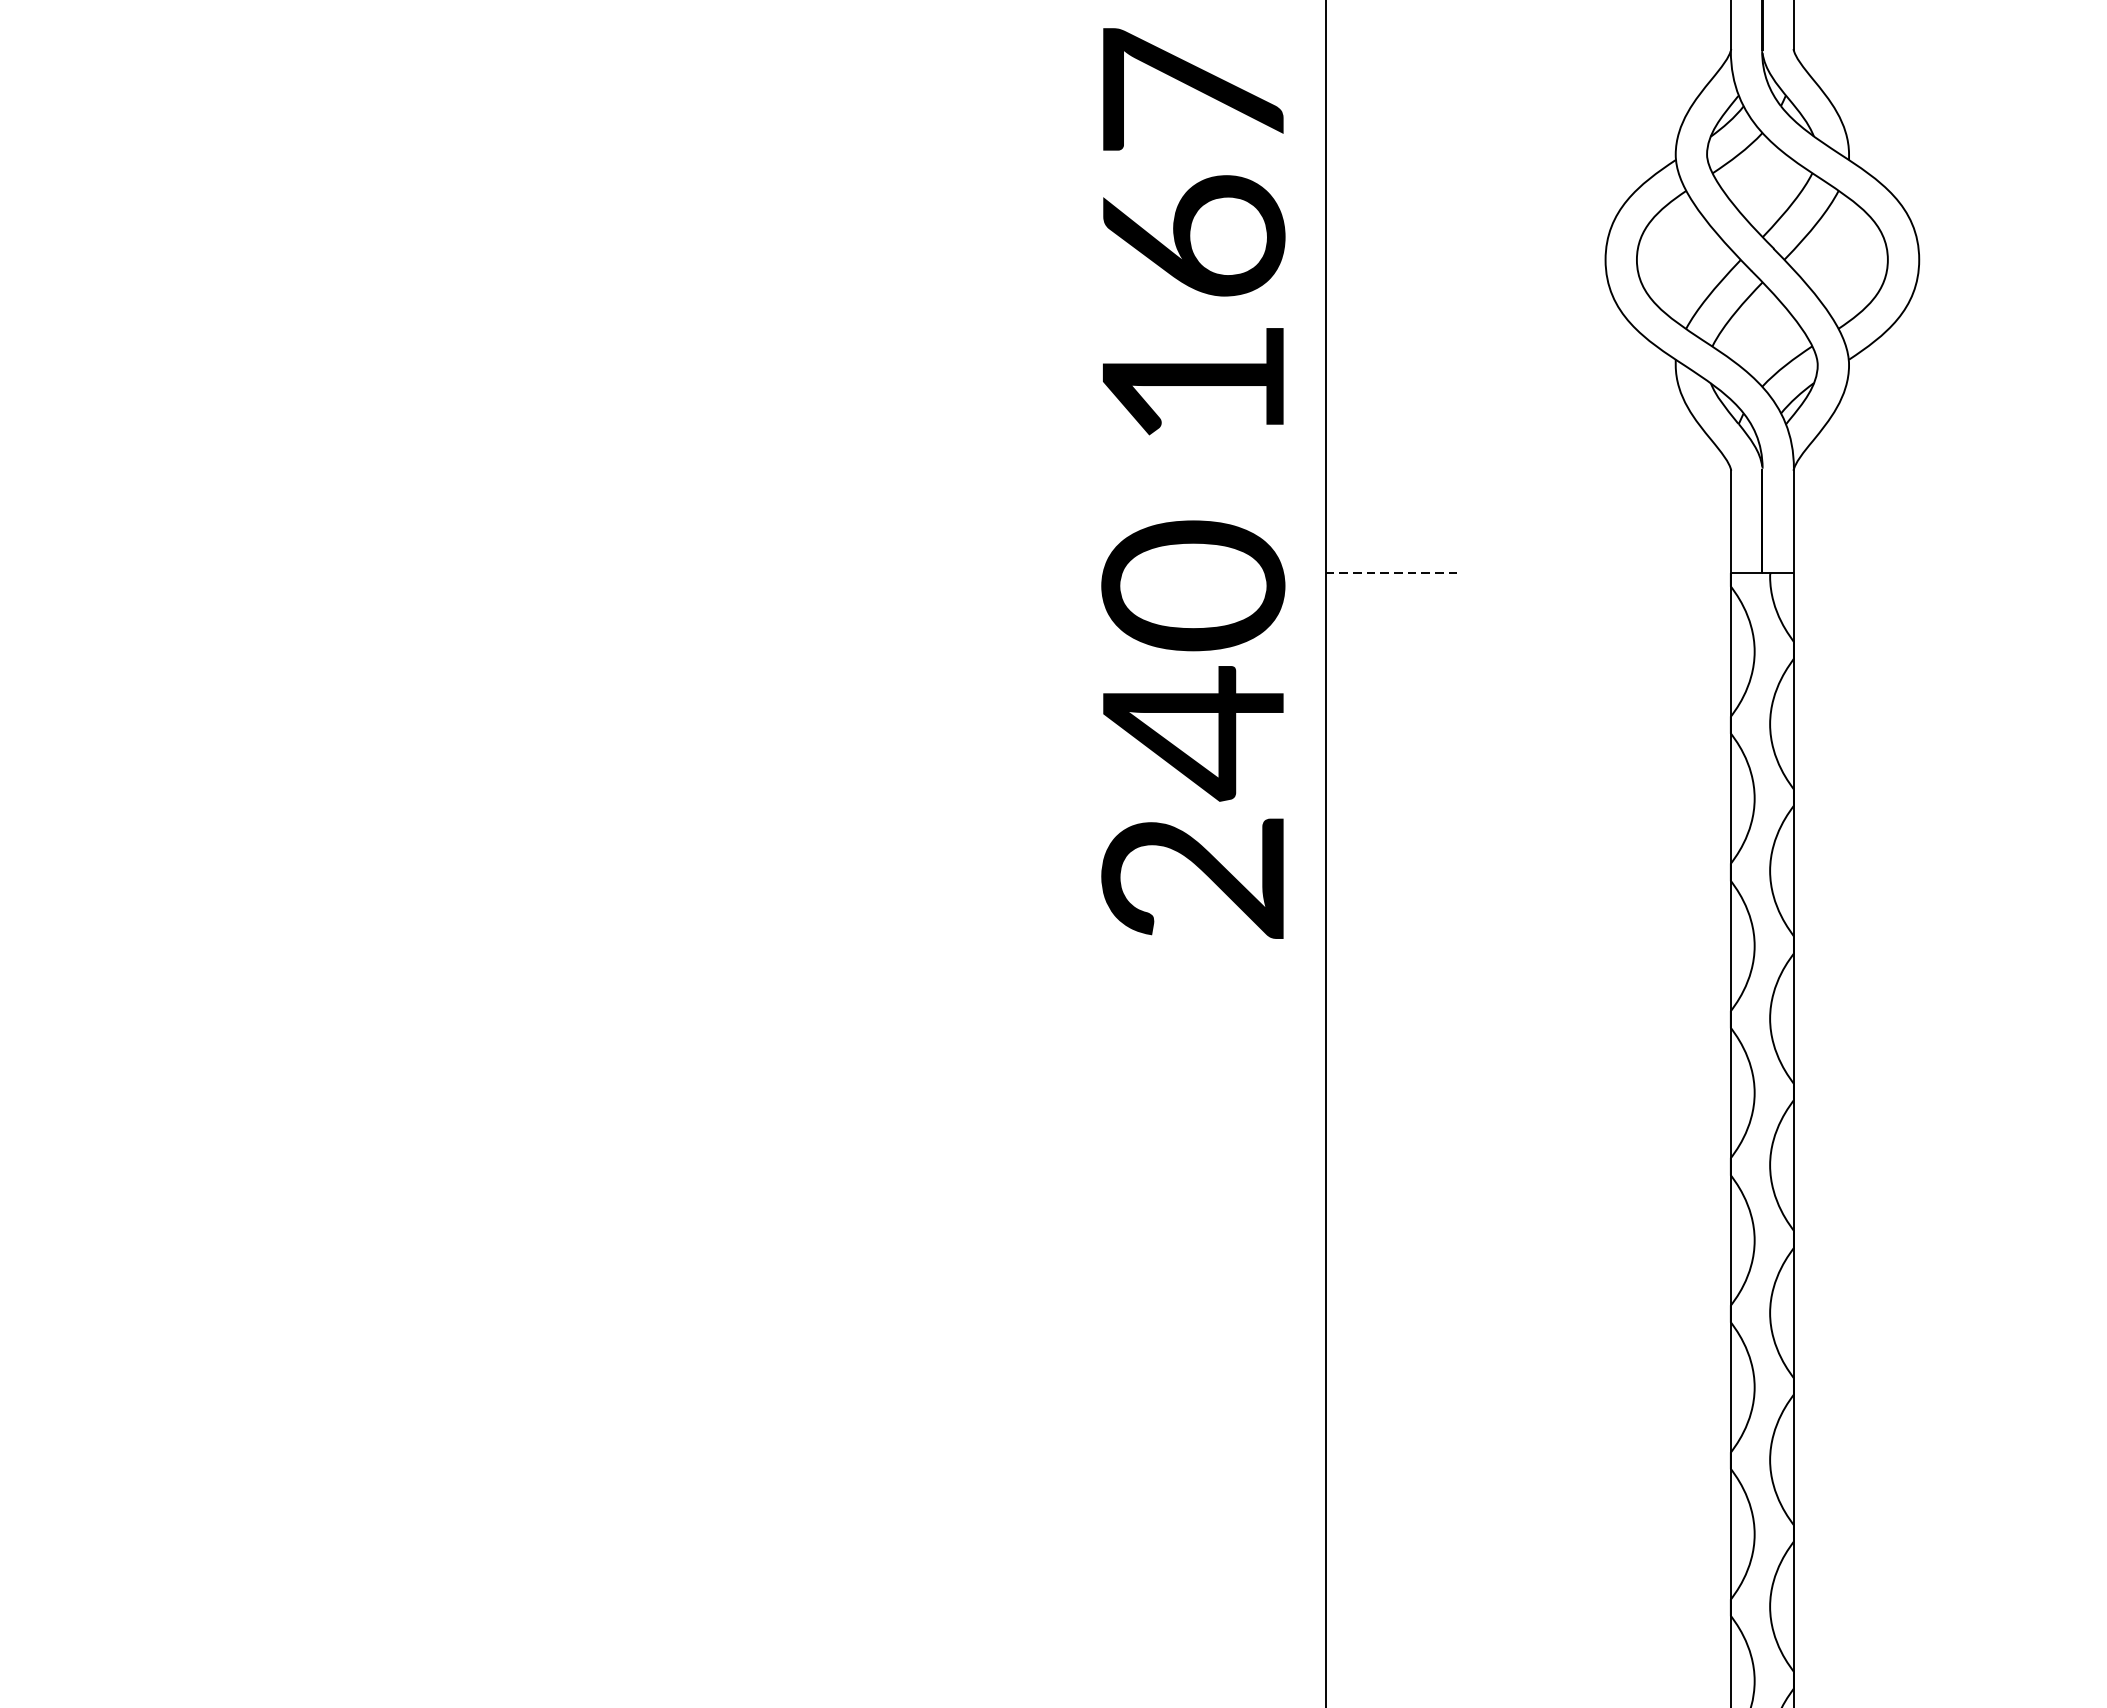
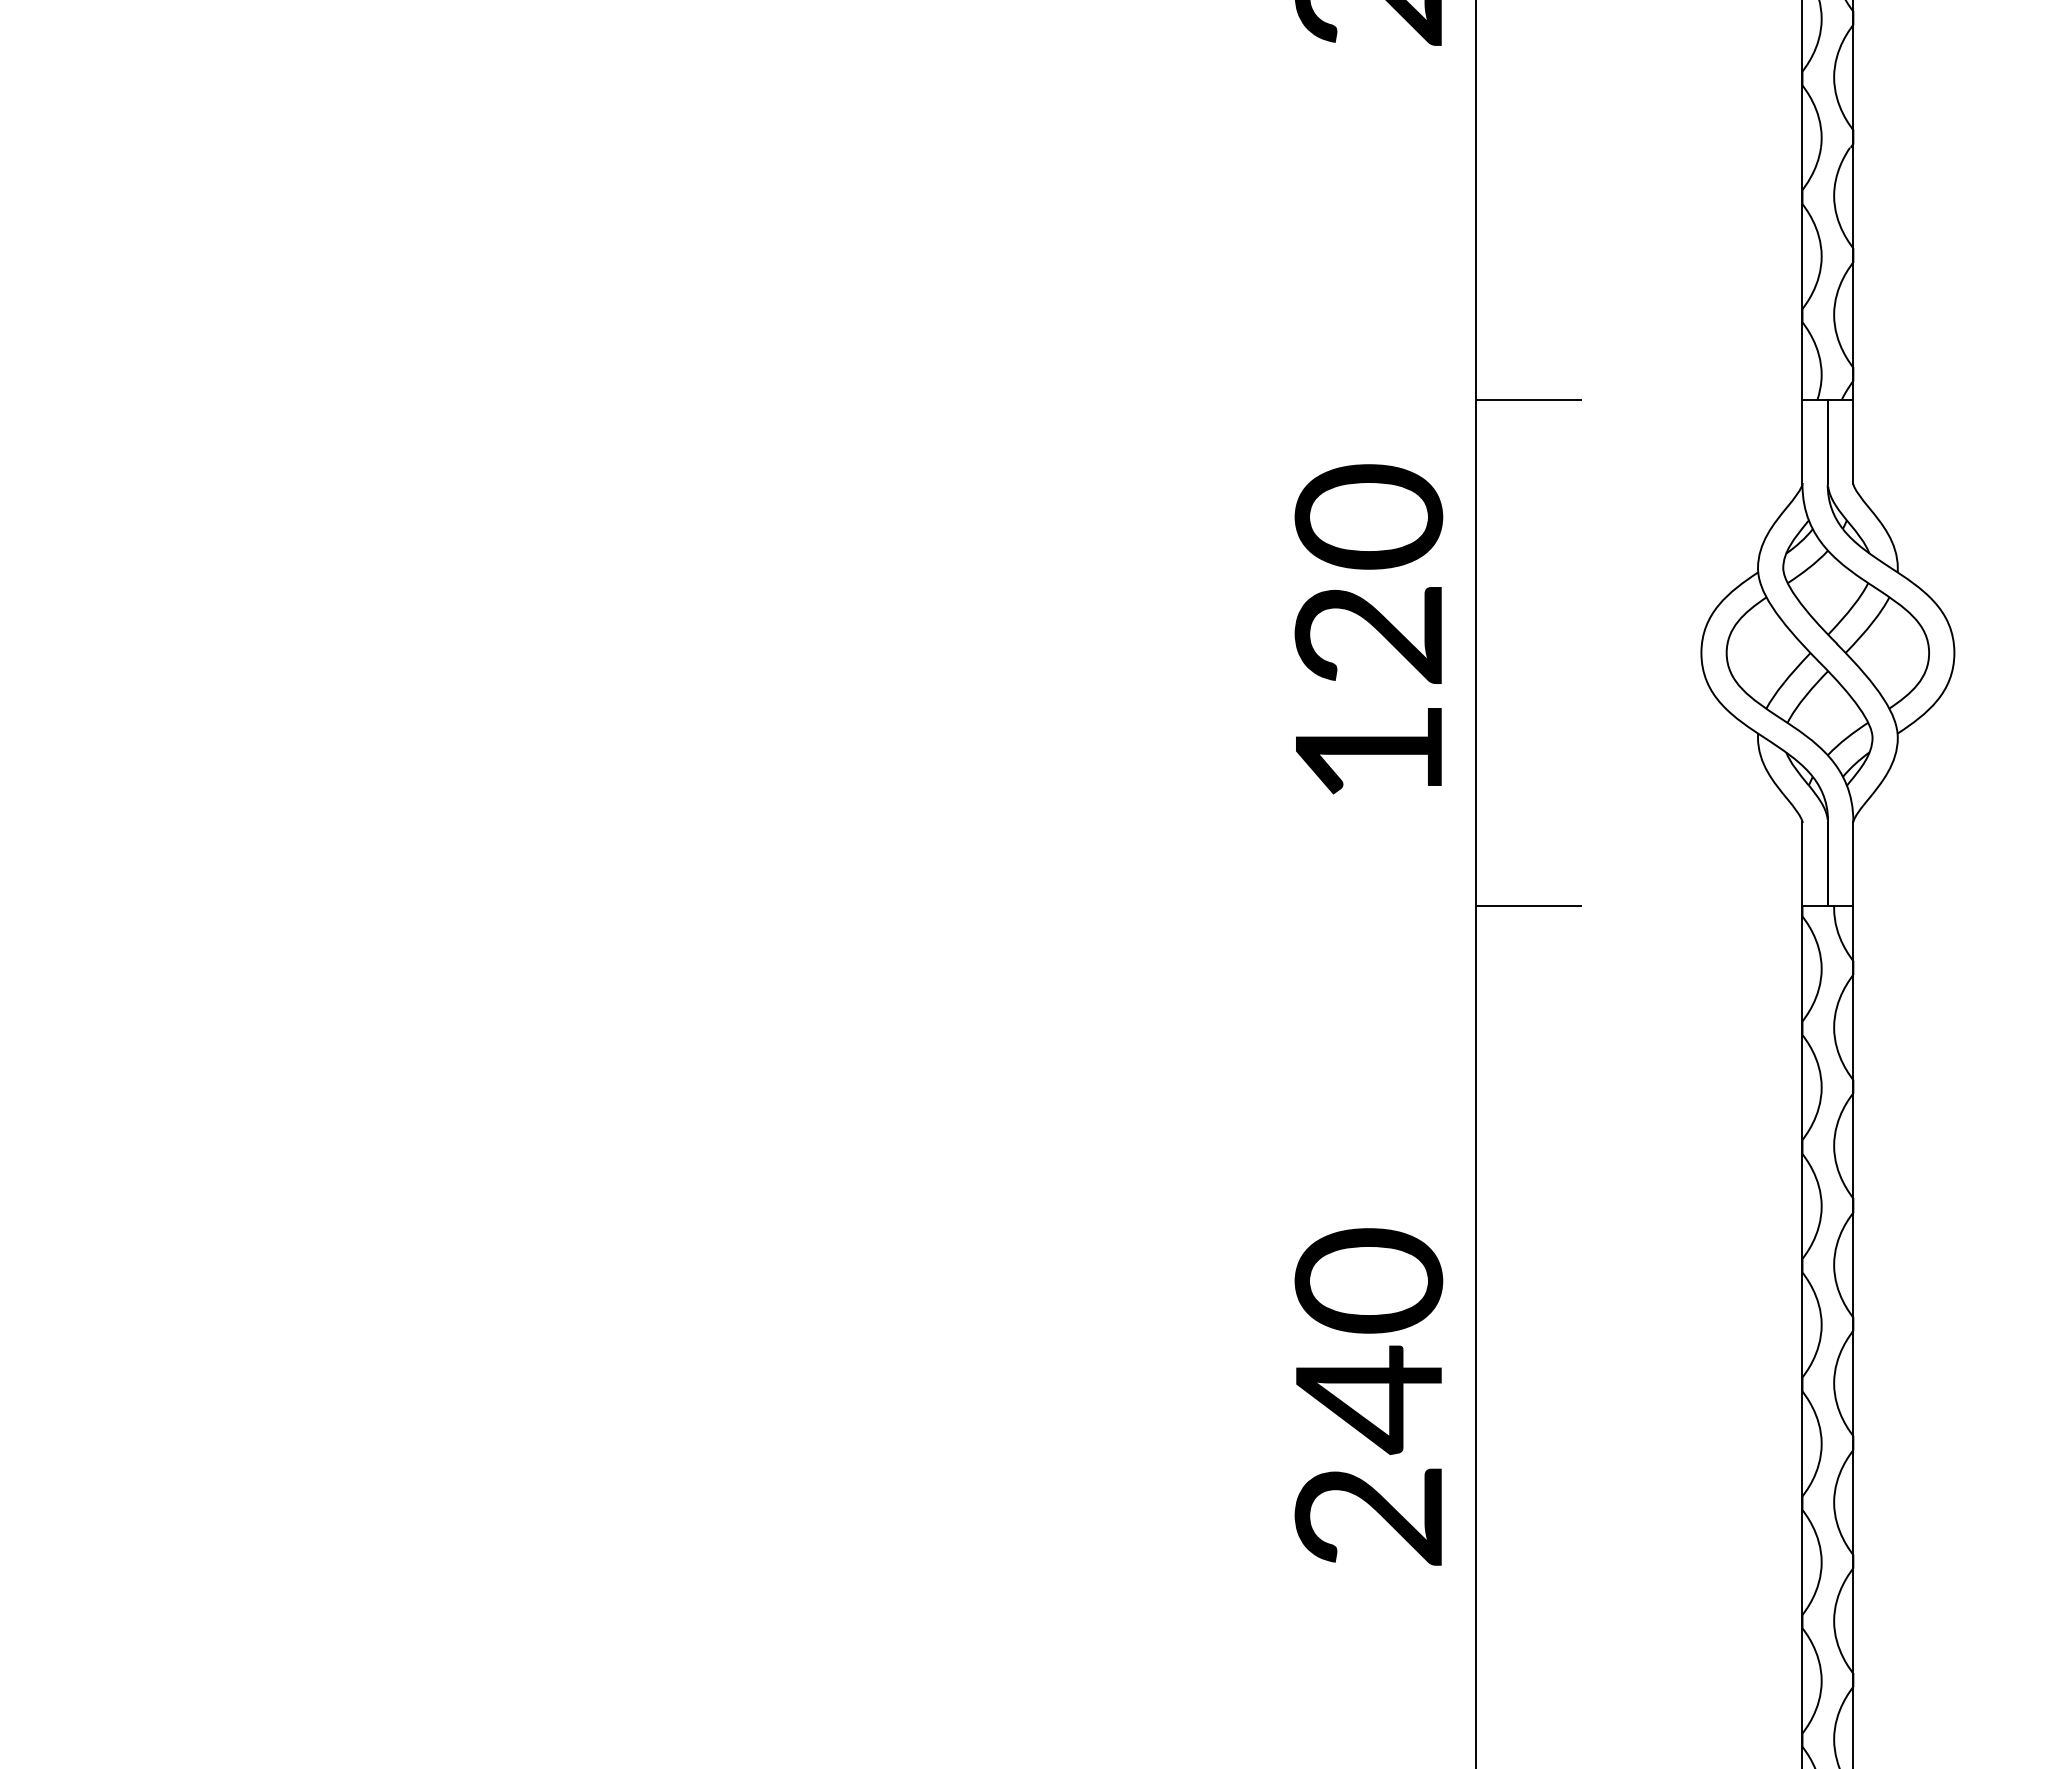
text: (1192, 161) -> (1368, 573), 167 -> 120
line: (1392, 572) -> (1529, 905), dashed -> solid
text: (1192, 729) -> (1368, 1396), moved

